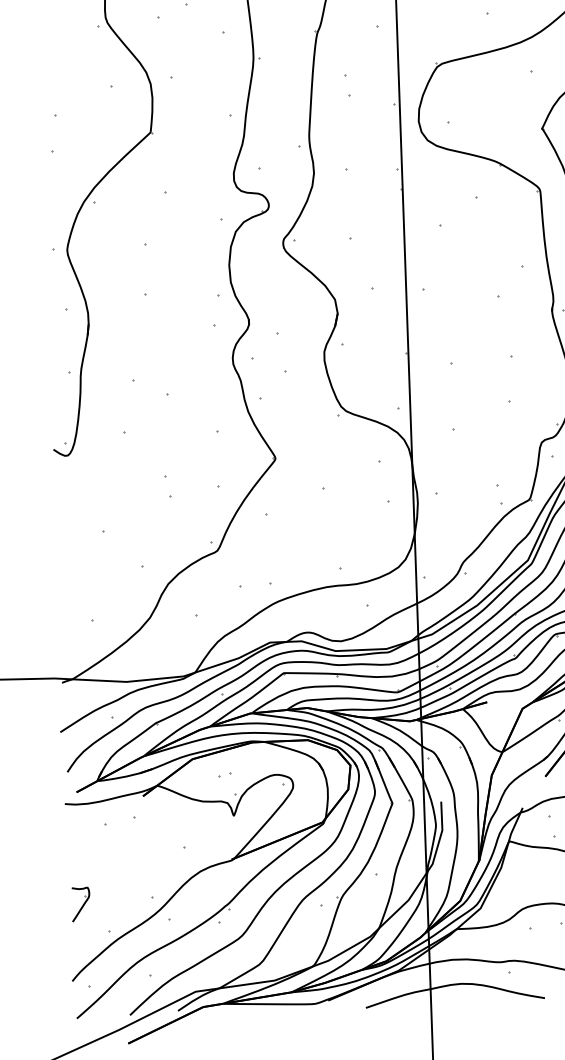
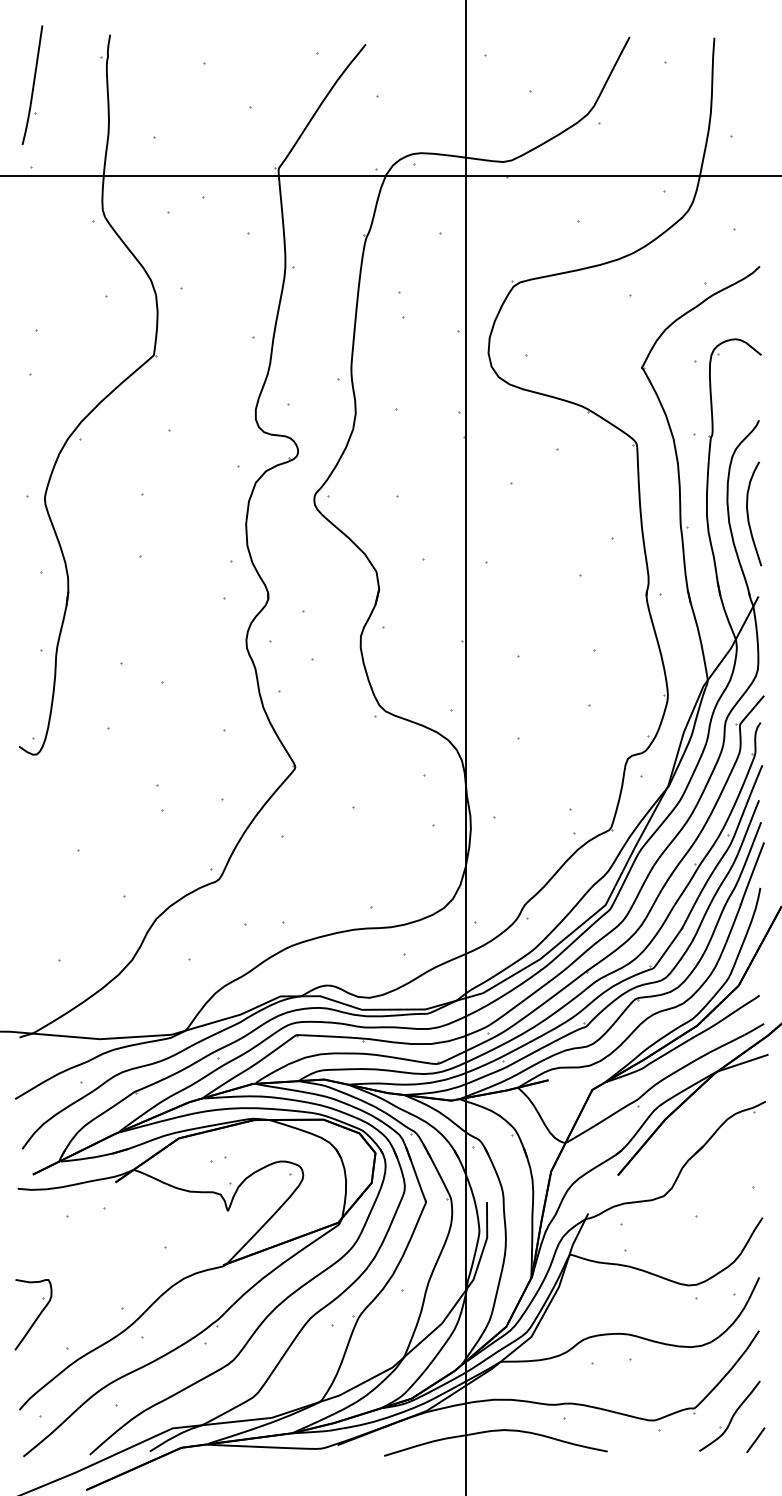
part: (80, 904) -> (33, 1314), size x1.67

